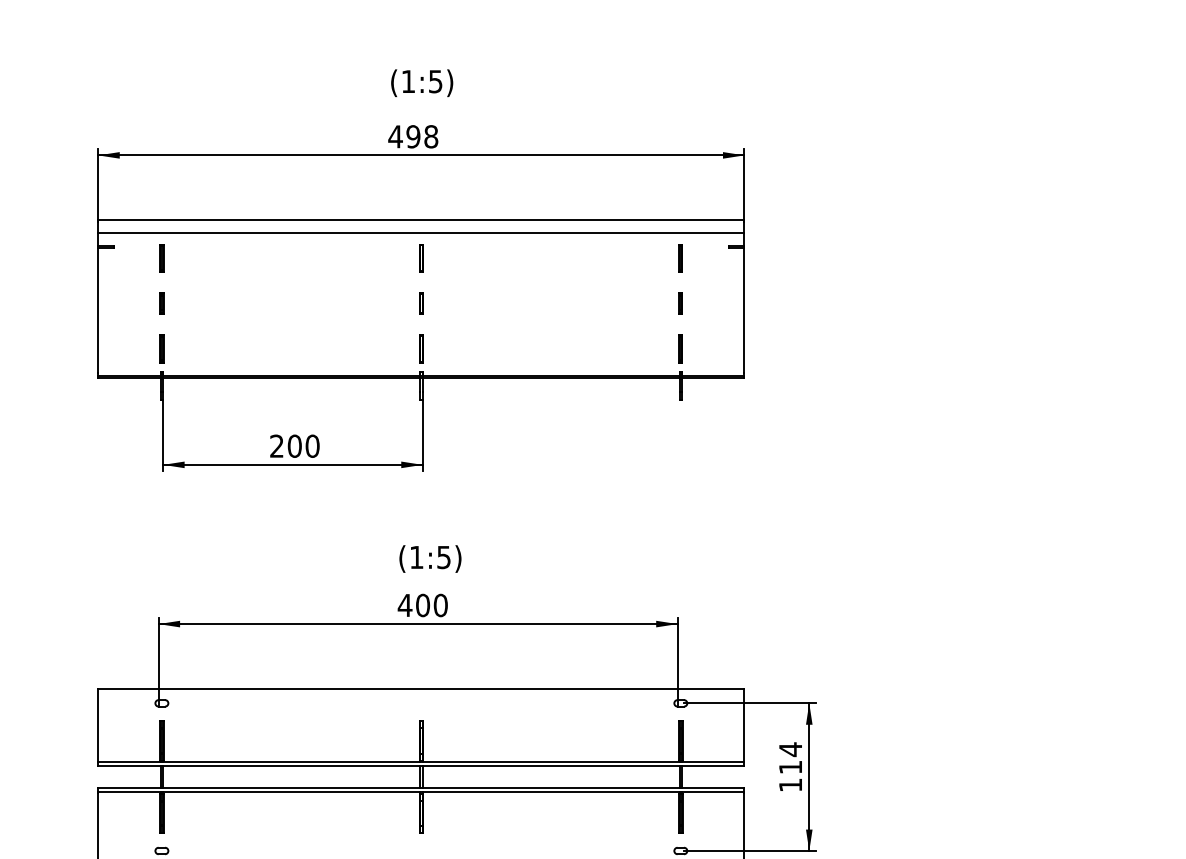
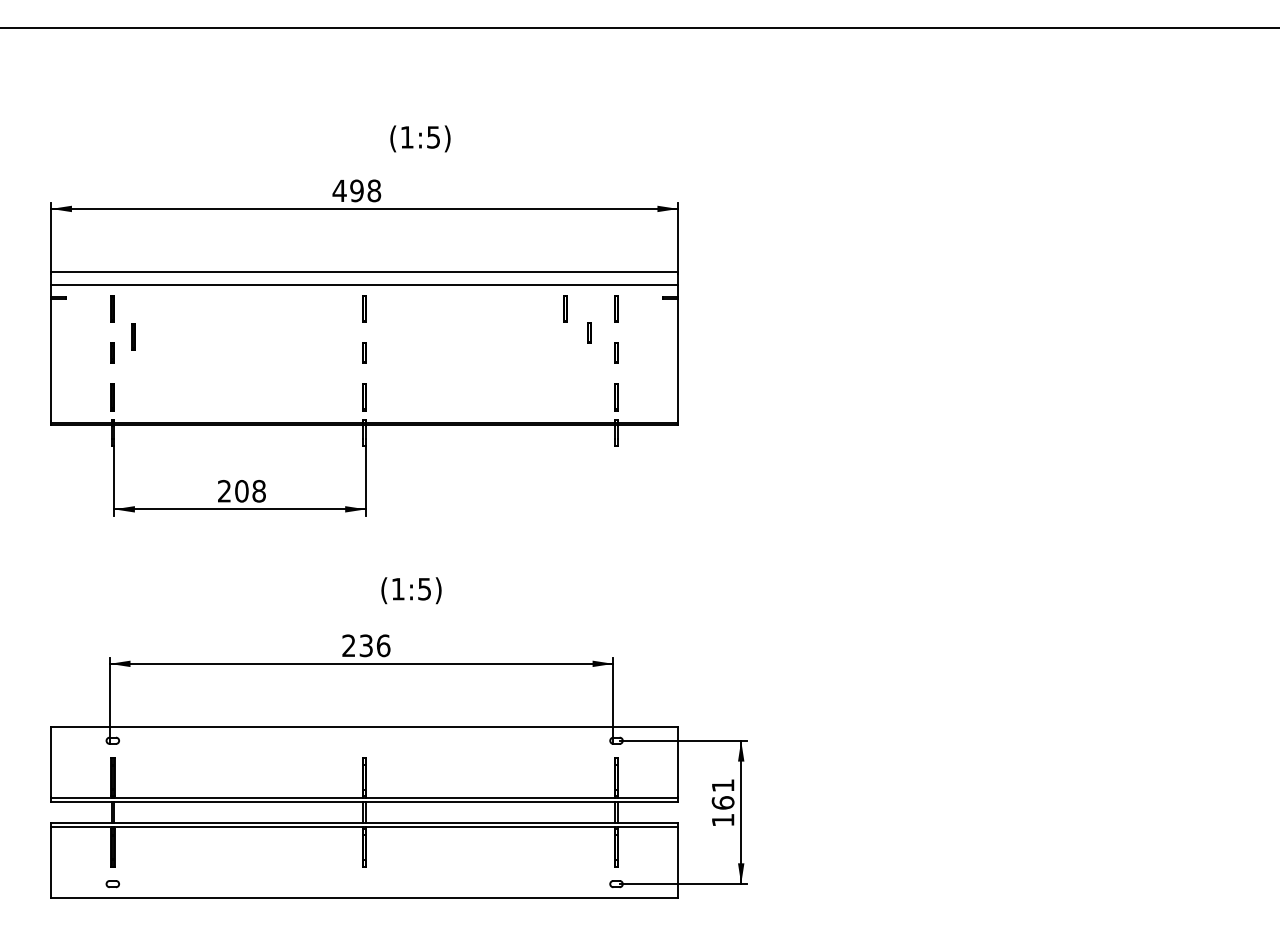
text: (422, 82) -> (420, 138), moved
line: (627, 257) -> (564, 308), added
line: (651, 282) -> (588, 332), added
line: (183, 286) -> (133, 336), added
text: (311, 446) -> (258, 491), 200 -> 208
text: (430, 558) -> (411, 590), moved
text: (422, 605) -> (365, 645), 400 -> 236
text: (790, 757) -> (722, 793), 114 -> 161

